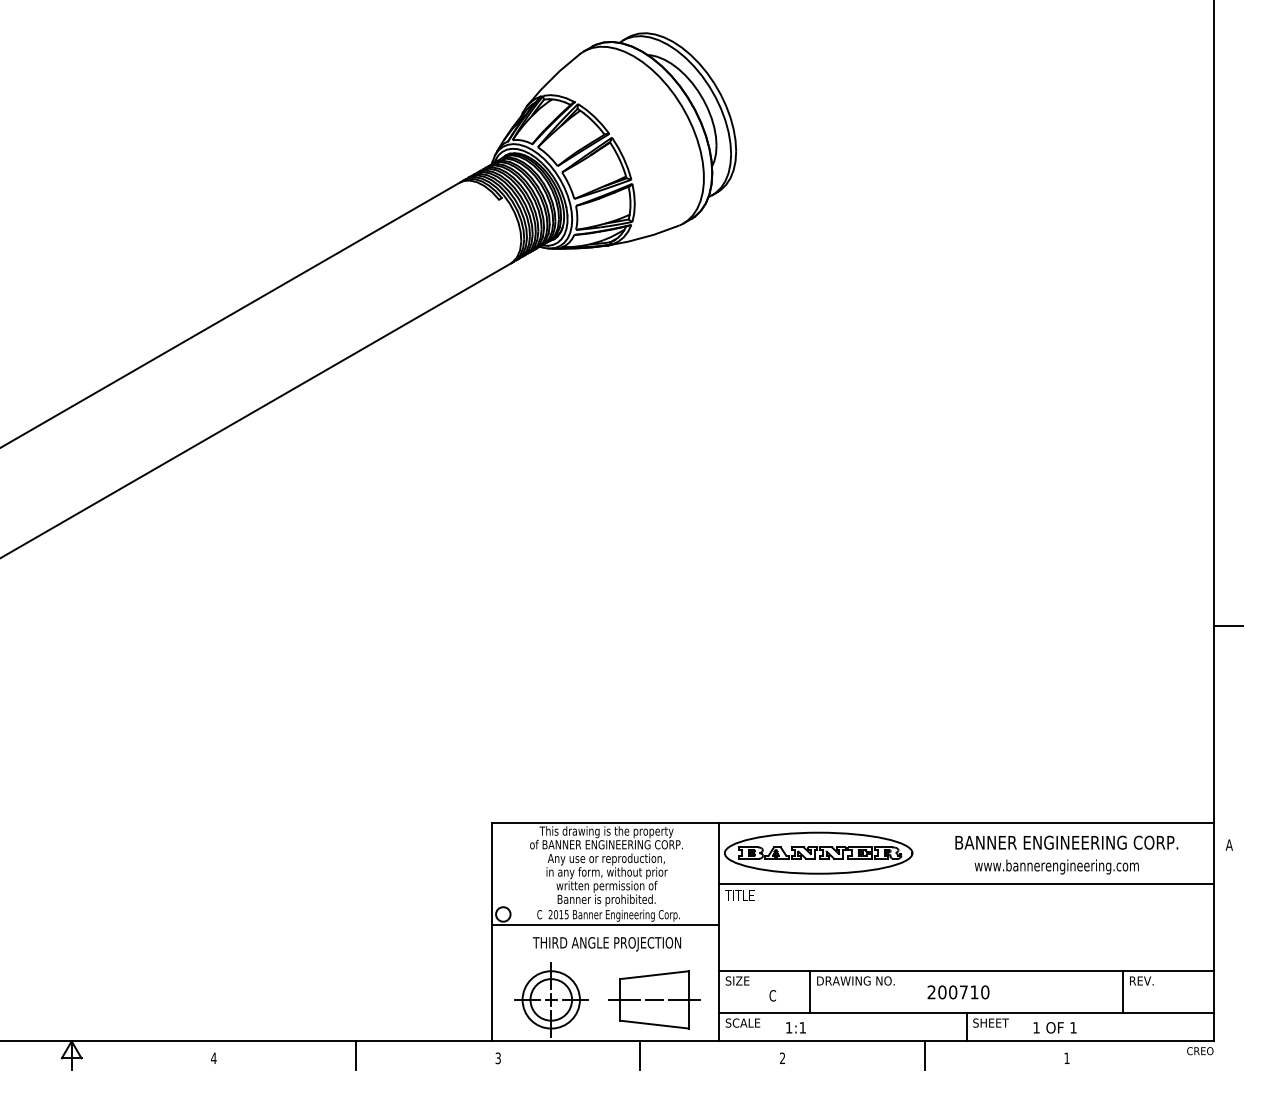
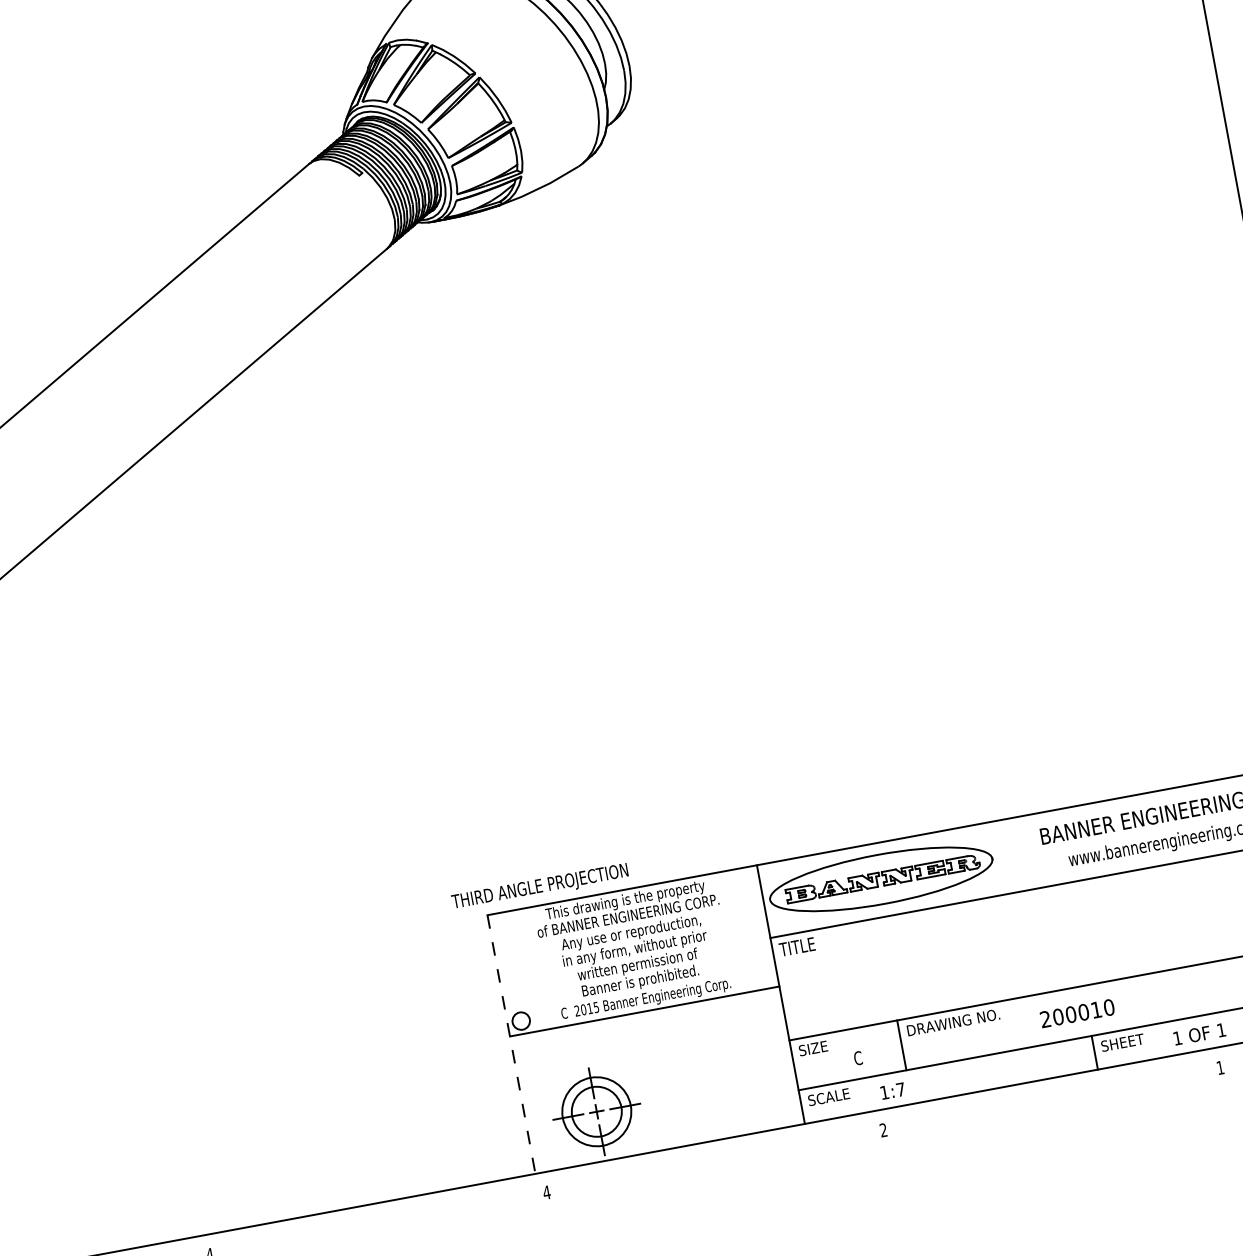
line: (491, 932) -> (511, 1045), solid -> dashed
text: (606, 944) -> (539, 887), moved
text: (963, 992) -> (1083, 1012), 200710 -> 200010
part: (654, 999) -> (718, 1088), removed
text: (802, 1027) -> (900, 1089), 1:1 -> 1:7
line: (356, 1055) -> (378, 1220), removed
line: (640, 1055) -> (714, 1158), removed
line: (924, 1055) -> (1051, 1095), removed
text: (498, 1058) -> (547, 1192), 3 -> 4

